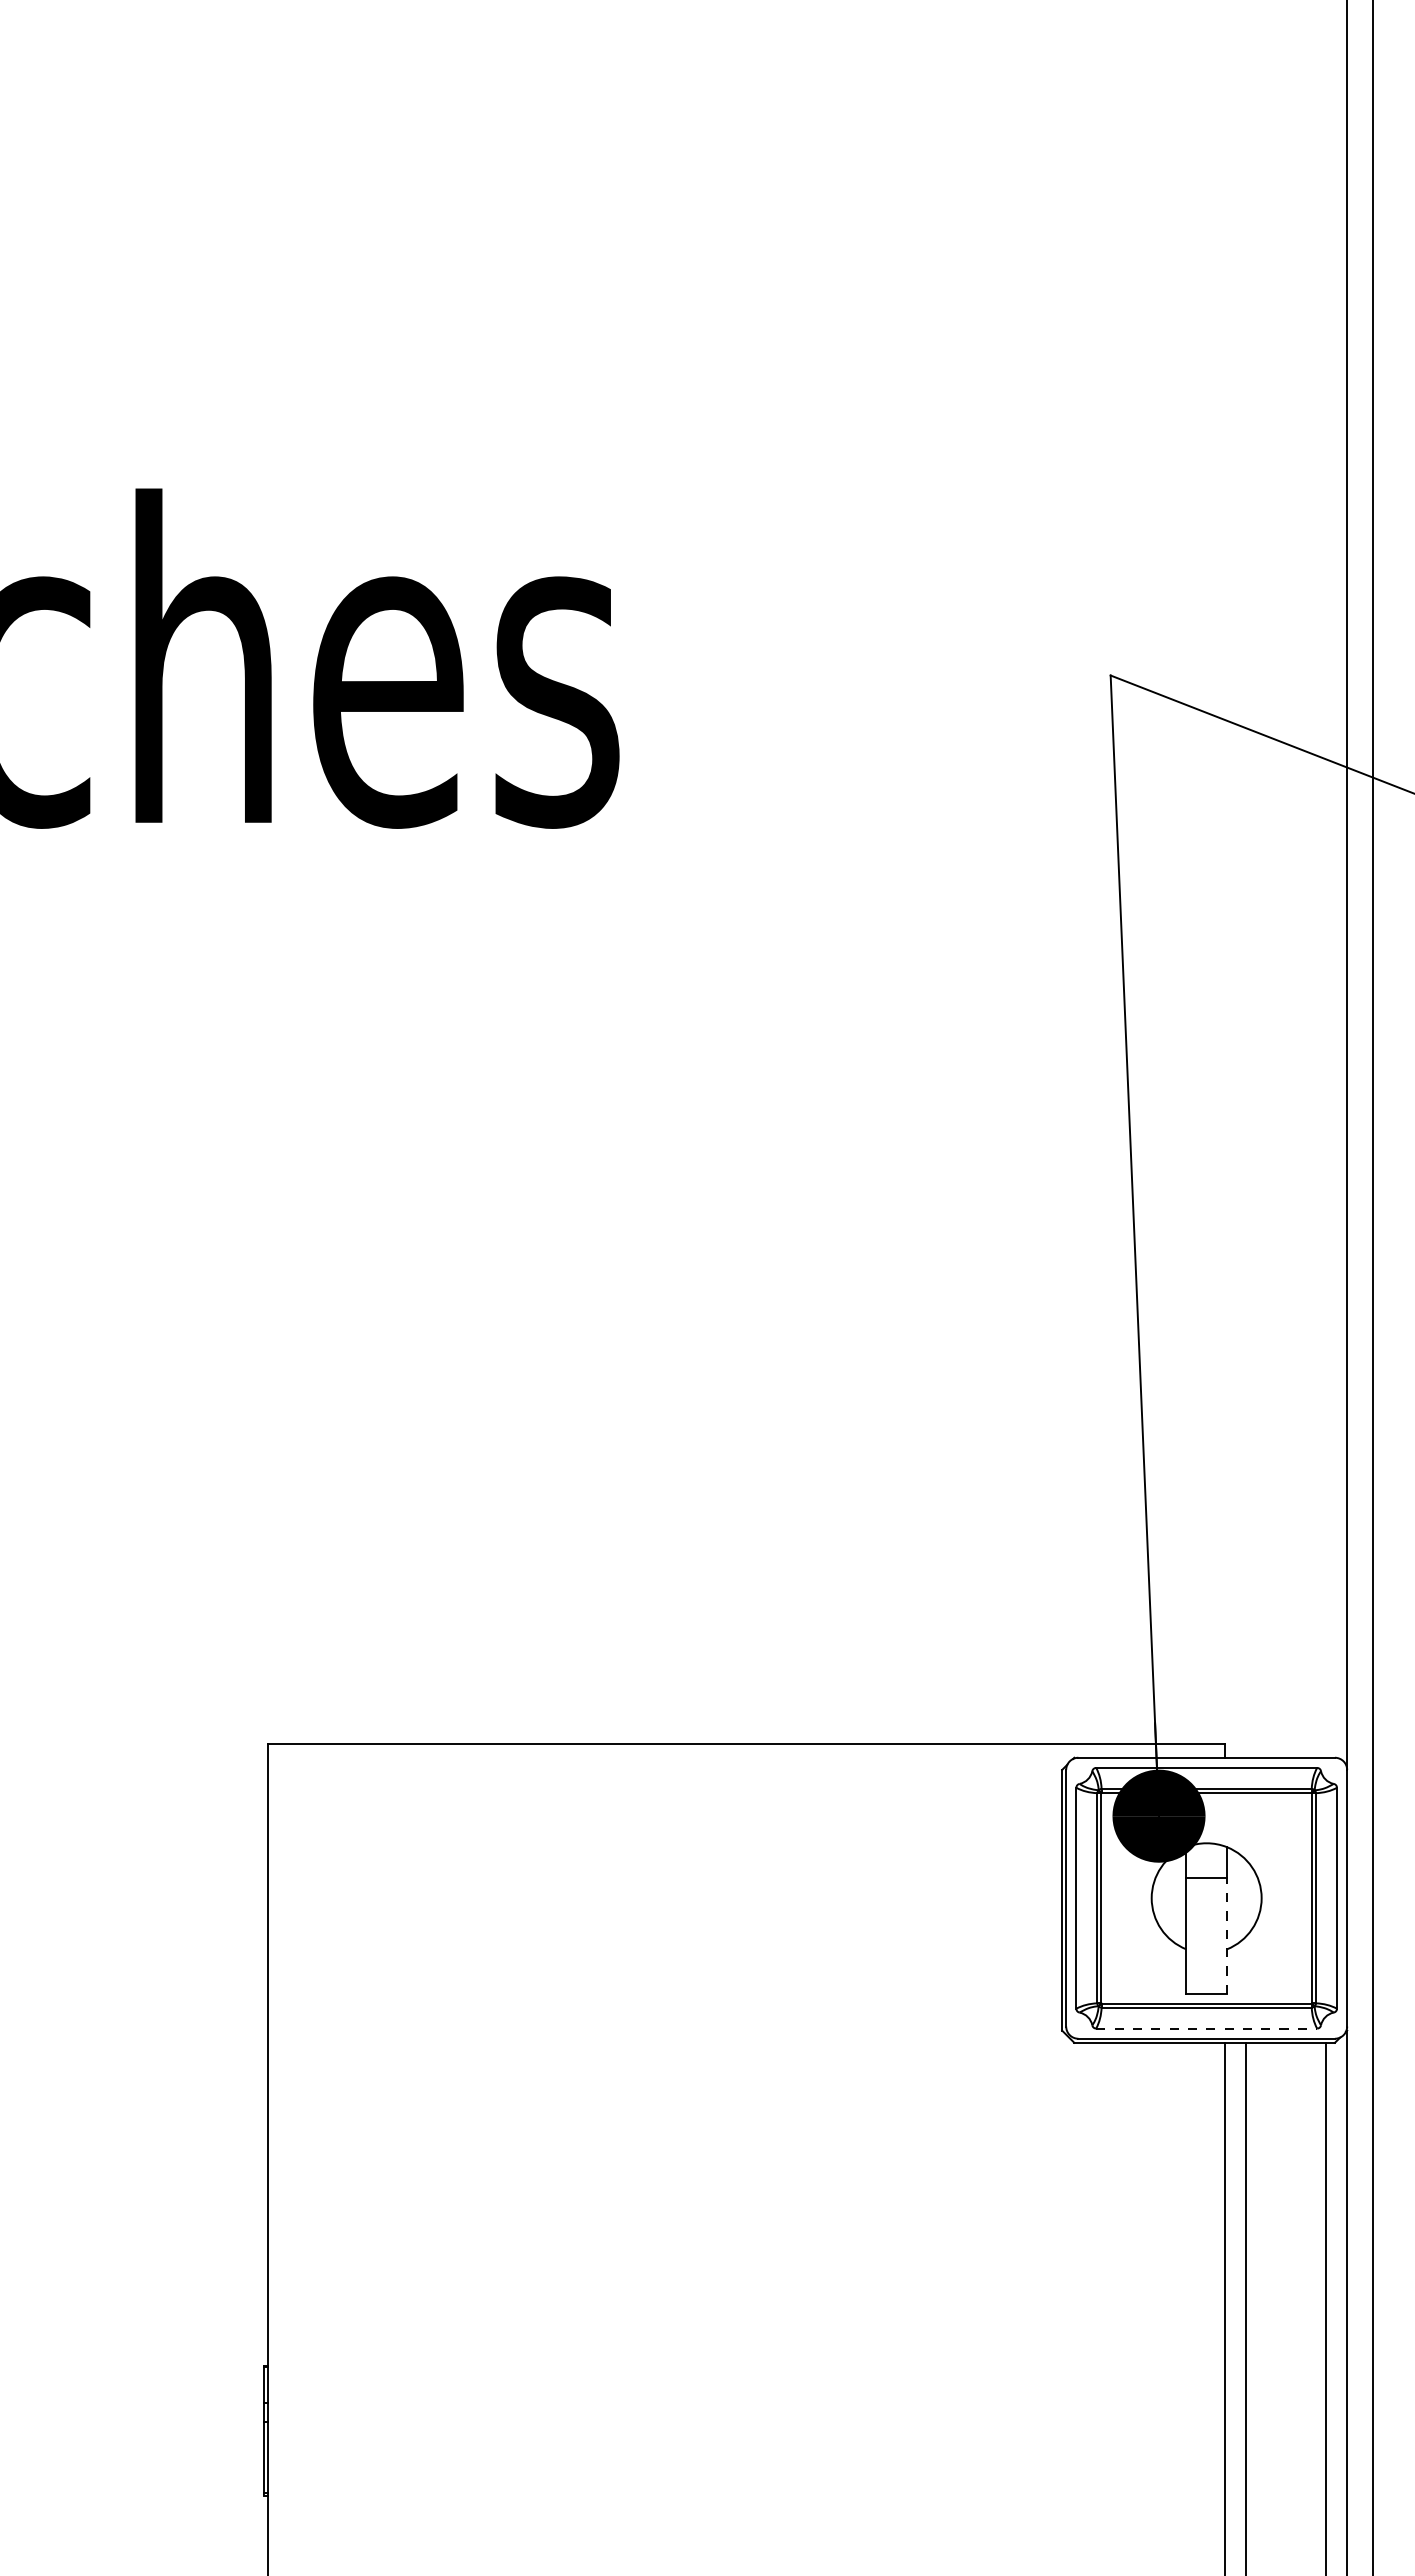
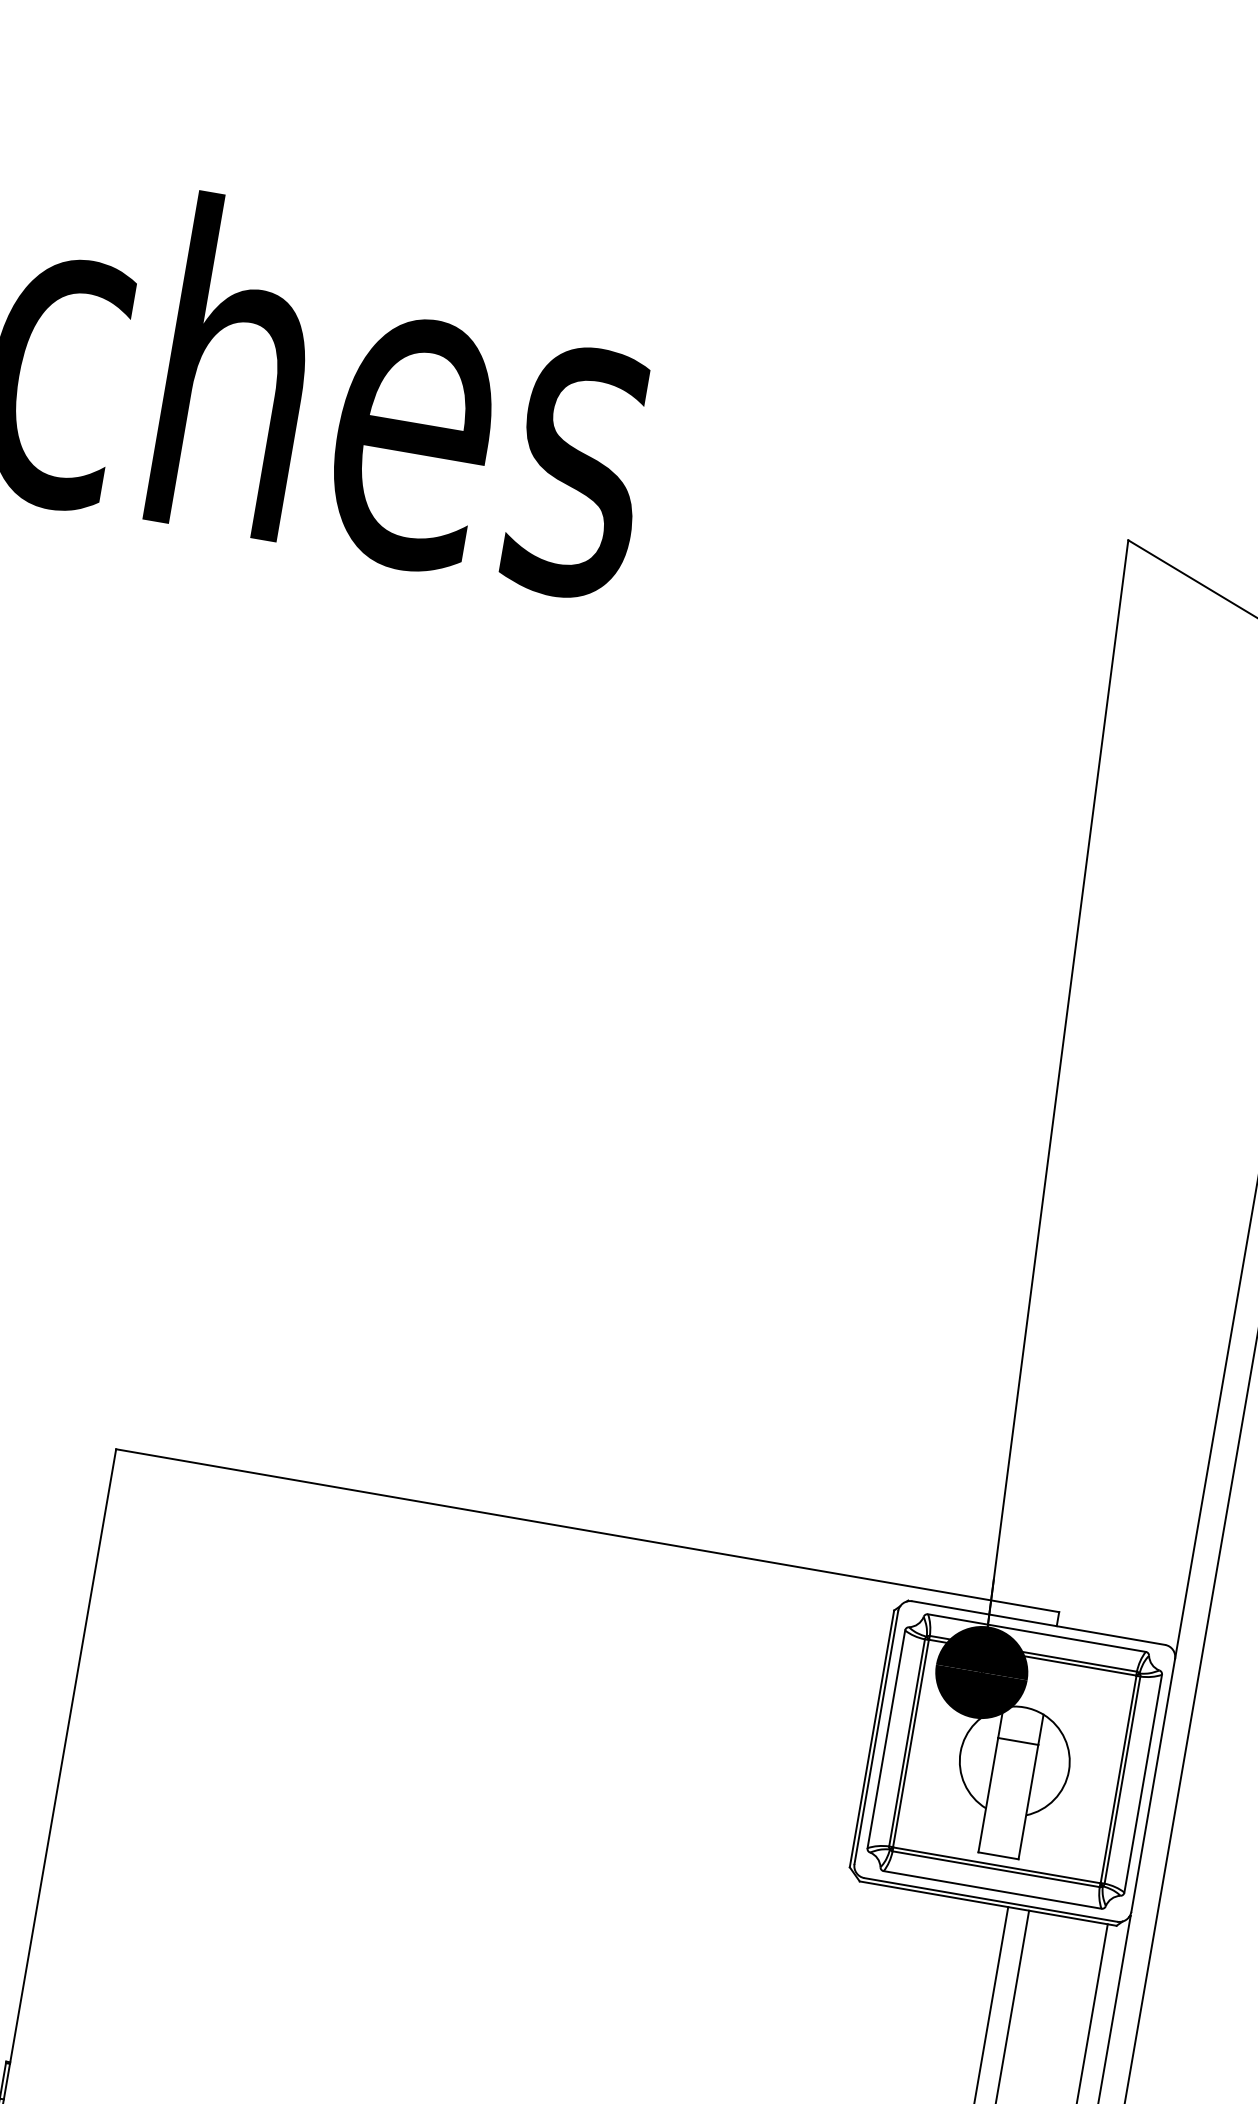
line: (1227, 1935) -> (1028, 1801), dashed -> solid
line: (1207, 2028) -> (993, 1889), dashed -> solid

